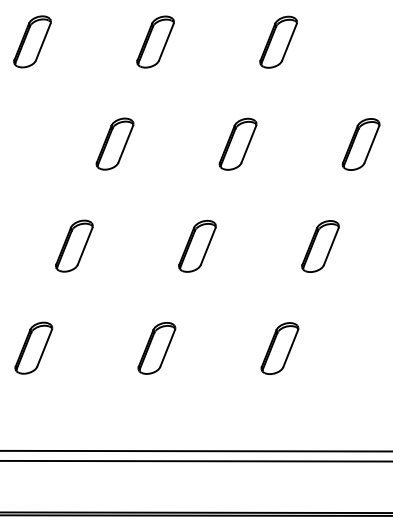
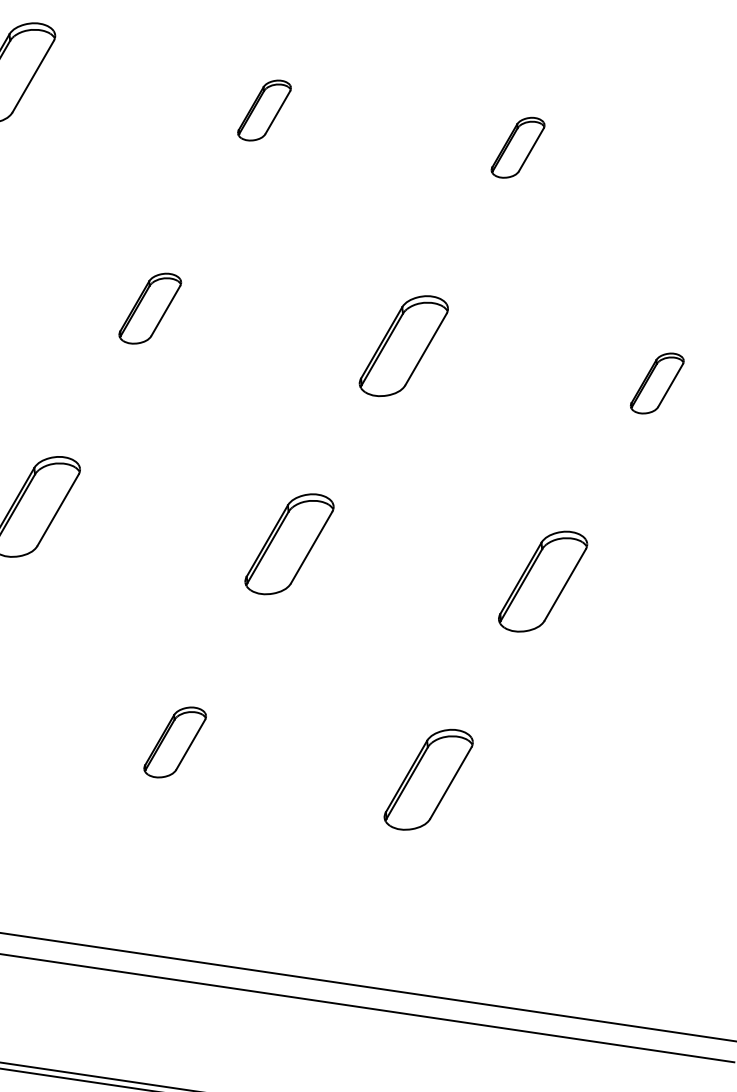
part: (155, 41) -> (264, 109), size x0.6
part: (278, 41) -> (518, 146), size x0.6
part: (114, 143) -> (149, 307), size x0.7
part: (360, 144) -> (656, 383), size x0.6
part: (156, 348) -> (174, 742), size x0.7

